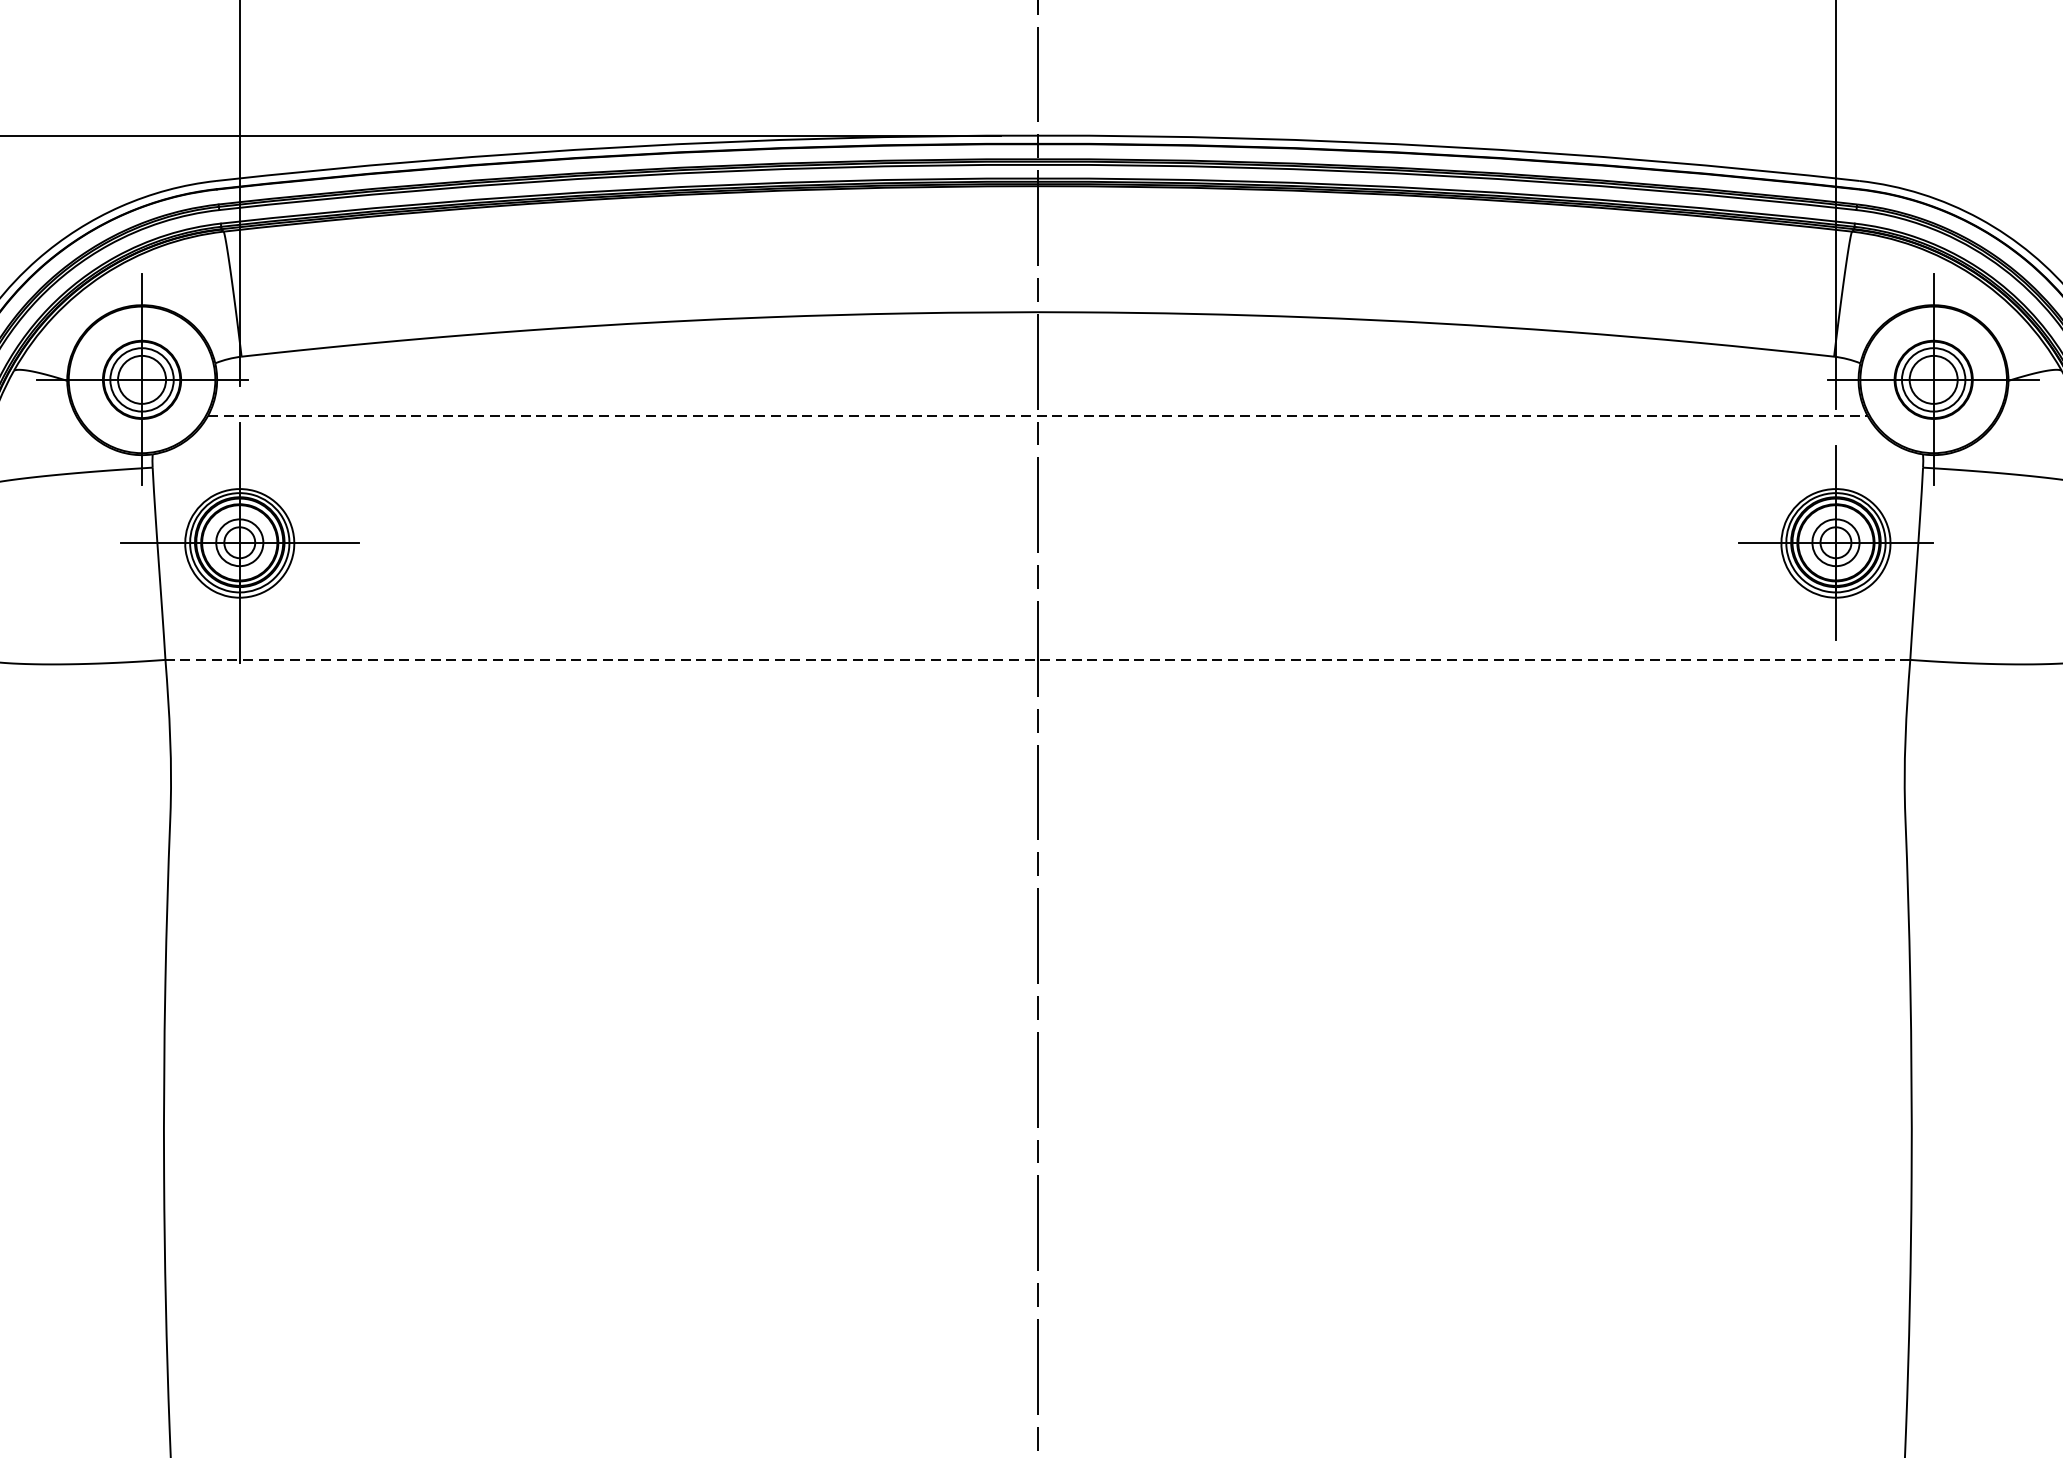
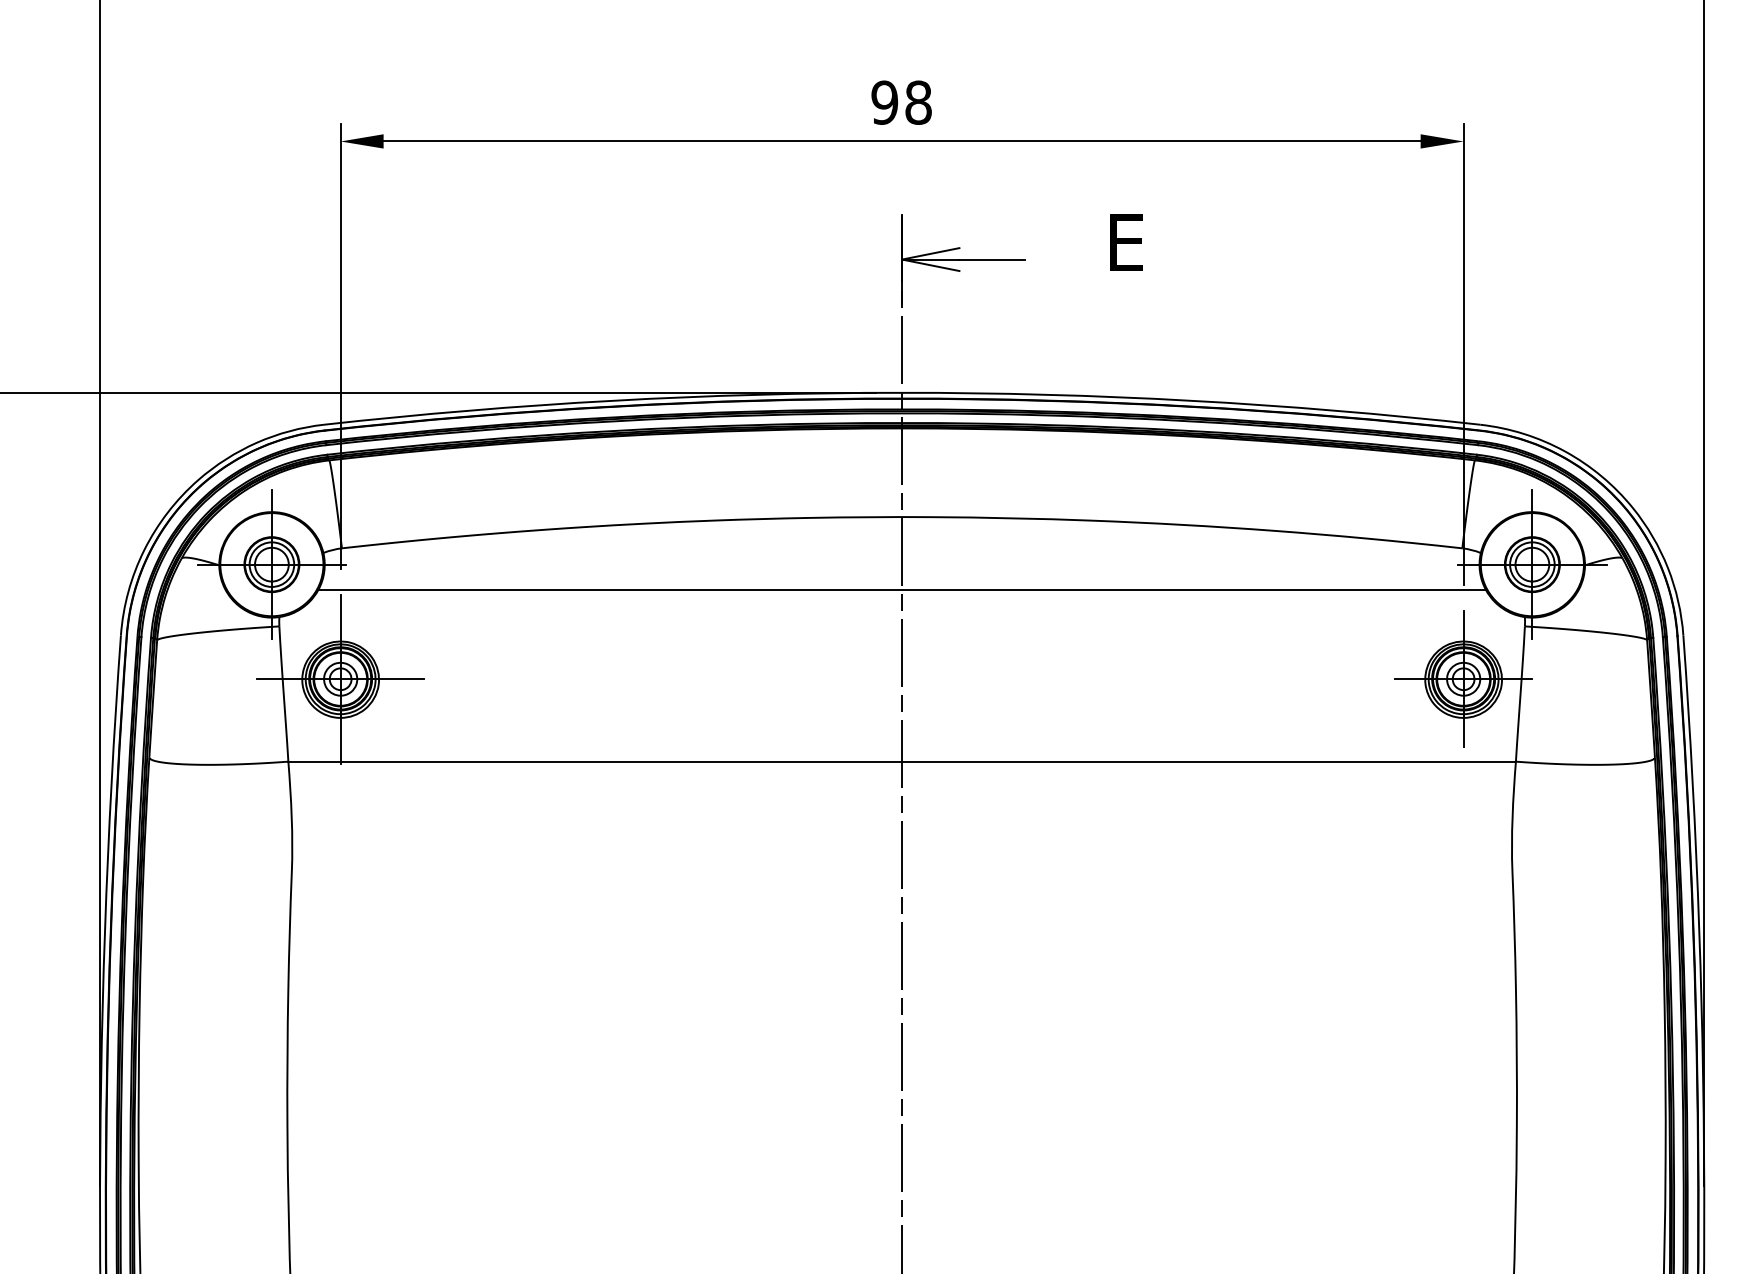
line: (1038, 415) -> (902, 589), dashed -> solid
line: (1038, 659) -> (902, 761), dashed -> solid

